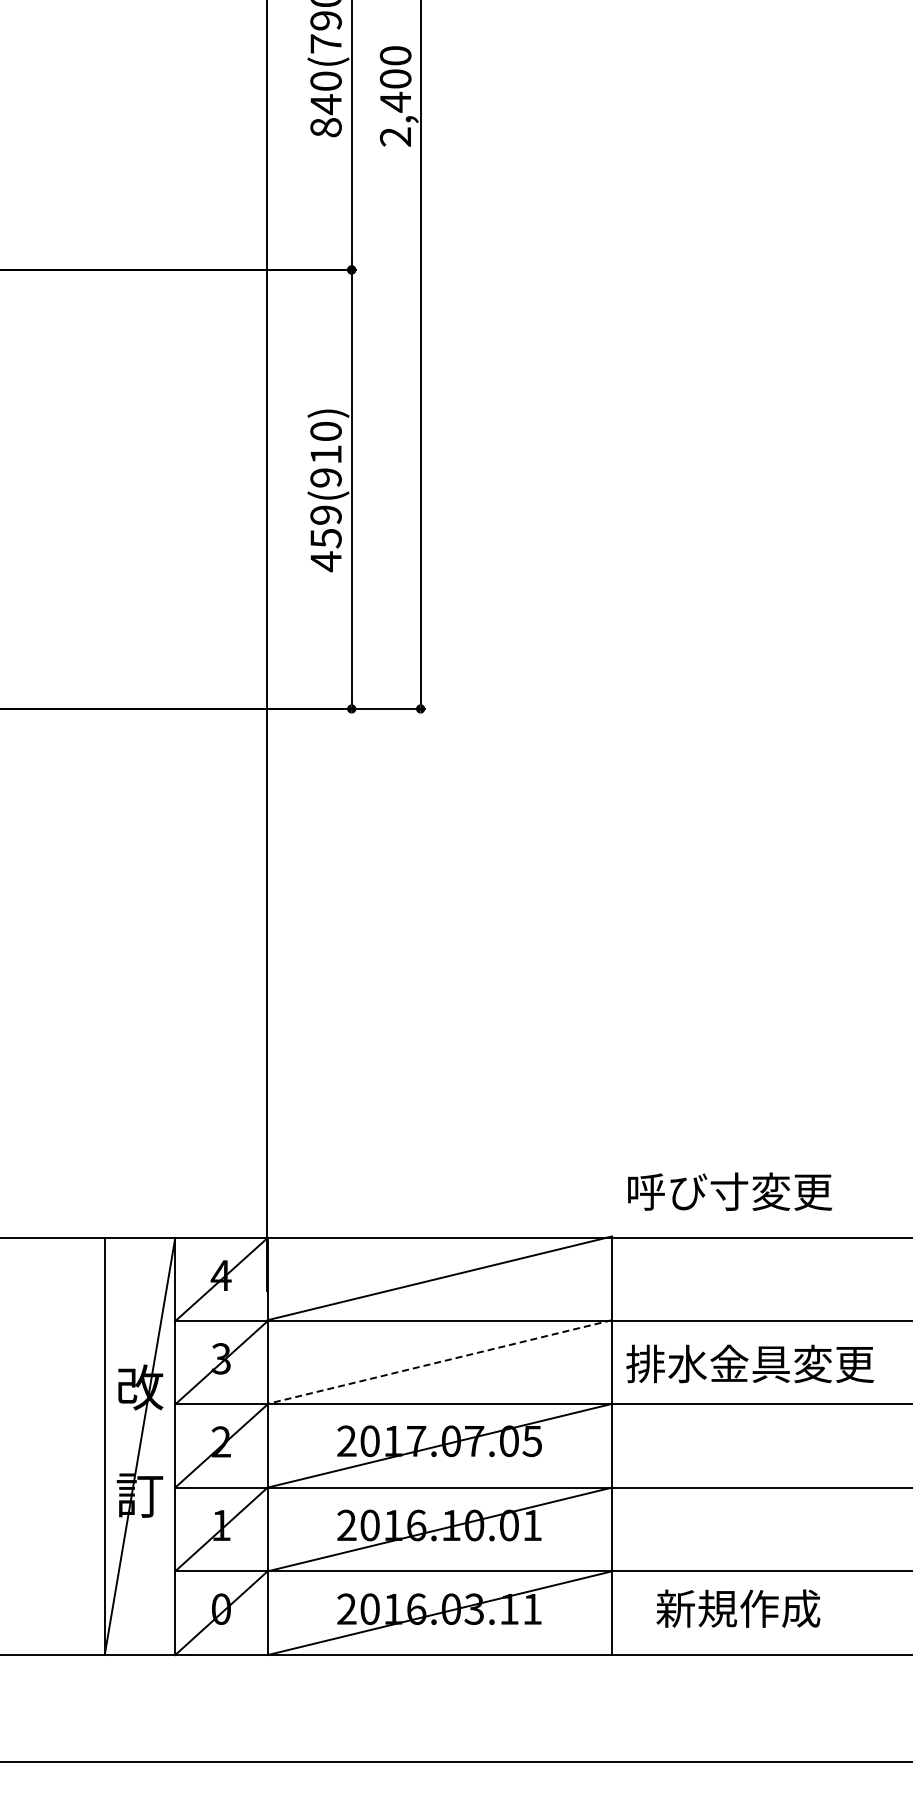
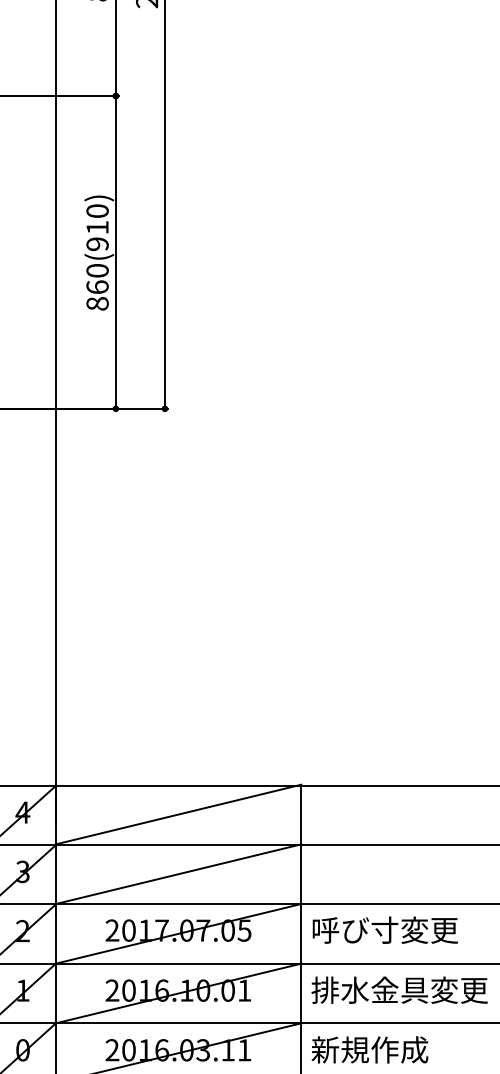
text: (325, 538) -> (97, 287), 459(910) -> 860(910)
text: (730, 1191) -> (385, 930), moved
line: (439, 1362) -> (178, 874), dashed -> solid
text: (749, 1363) -> (399, 989), moved
text: (738, 1608) -> (370, 1049), moved

